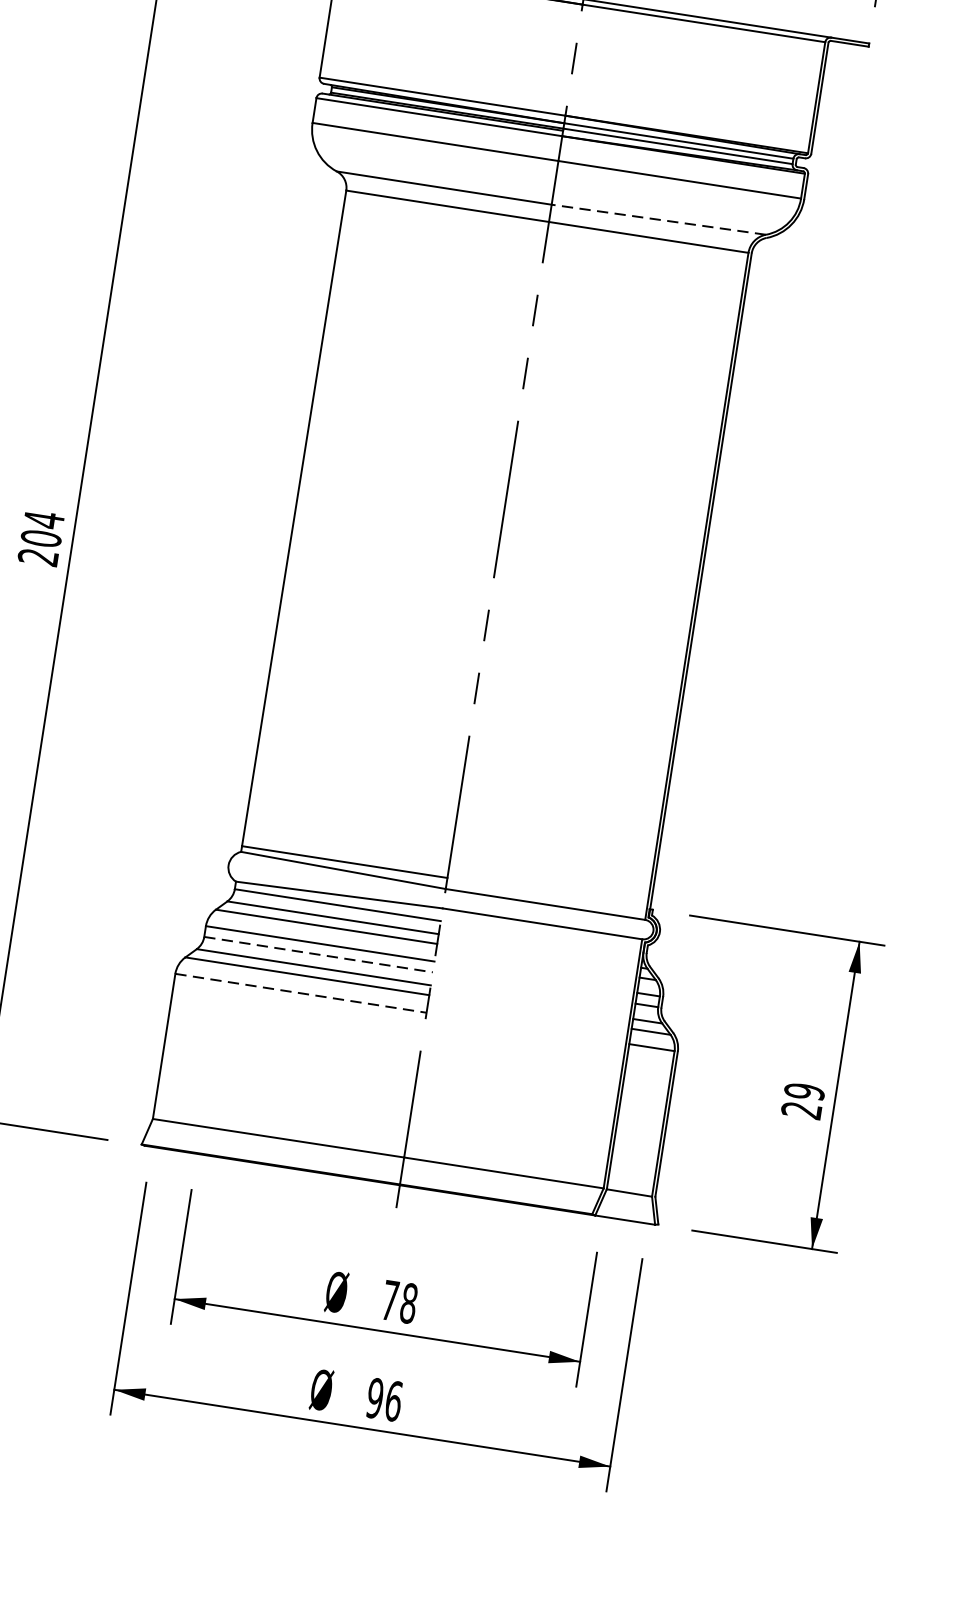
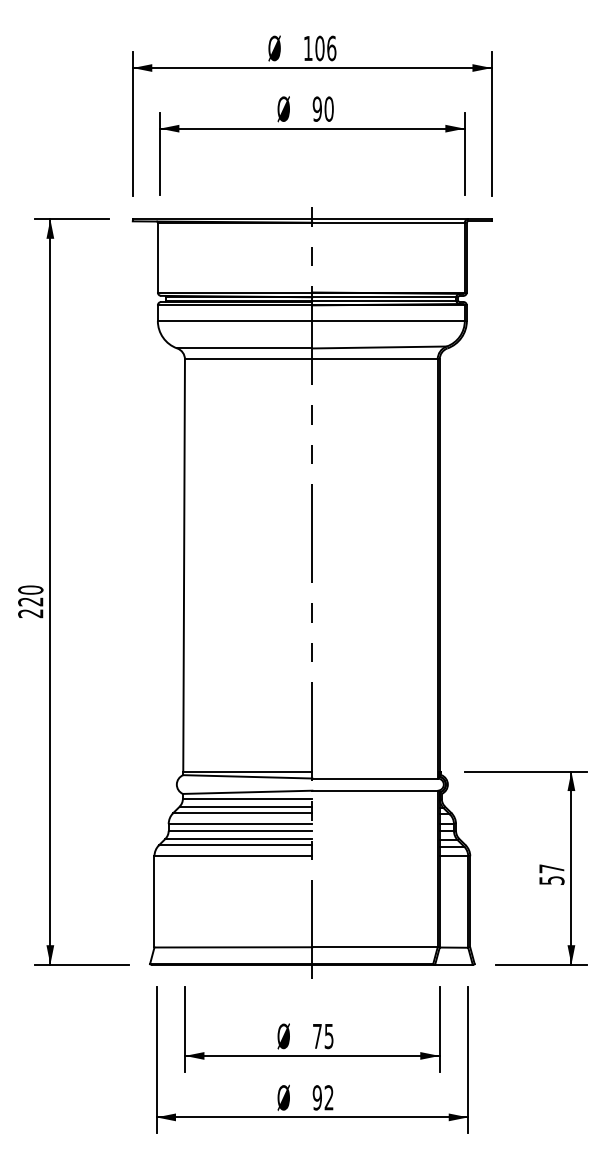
line: (658, 219) -> (379, 347), dashed -> solid
text: (42, 528) -> (30, 595), 204 -> 220
line: (318, 954) -> (240, 830), dashed -> solid
line: (301, 993) -> (233, 856), dashed -> solid
text: (802, 1100) -> (551, 874), 29 -> 57
text: (407, 1303) -> (328, 1036), 78 -> 75
text: (392, 1400) -> (328, 1097), 96 -> 92

